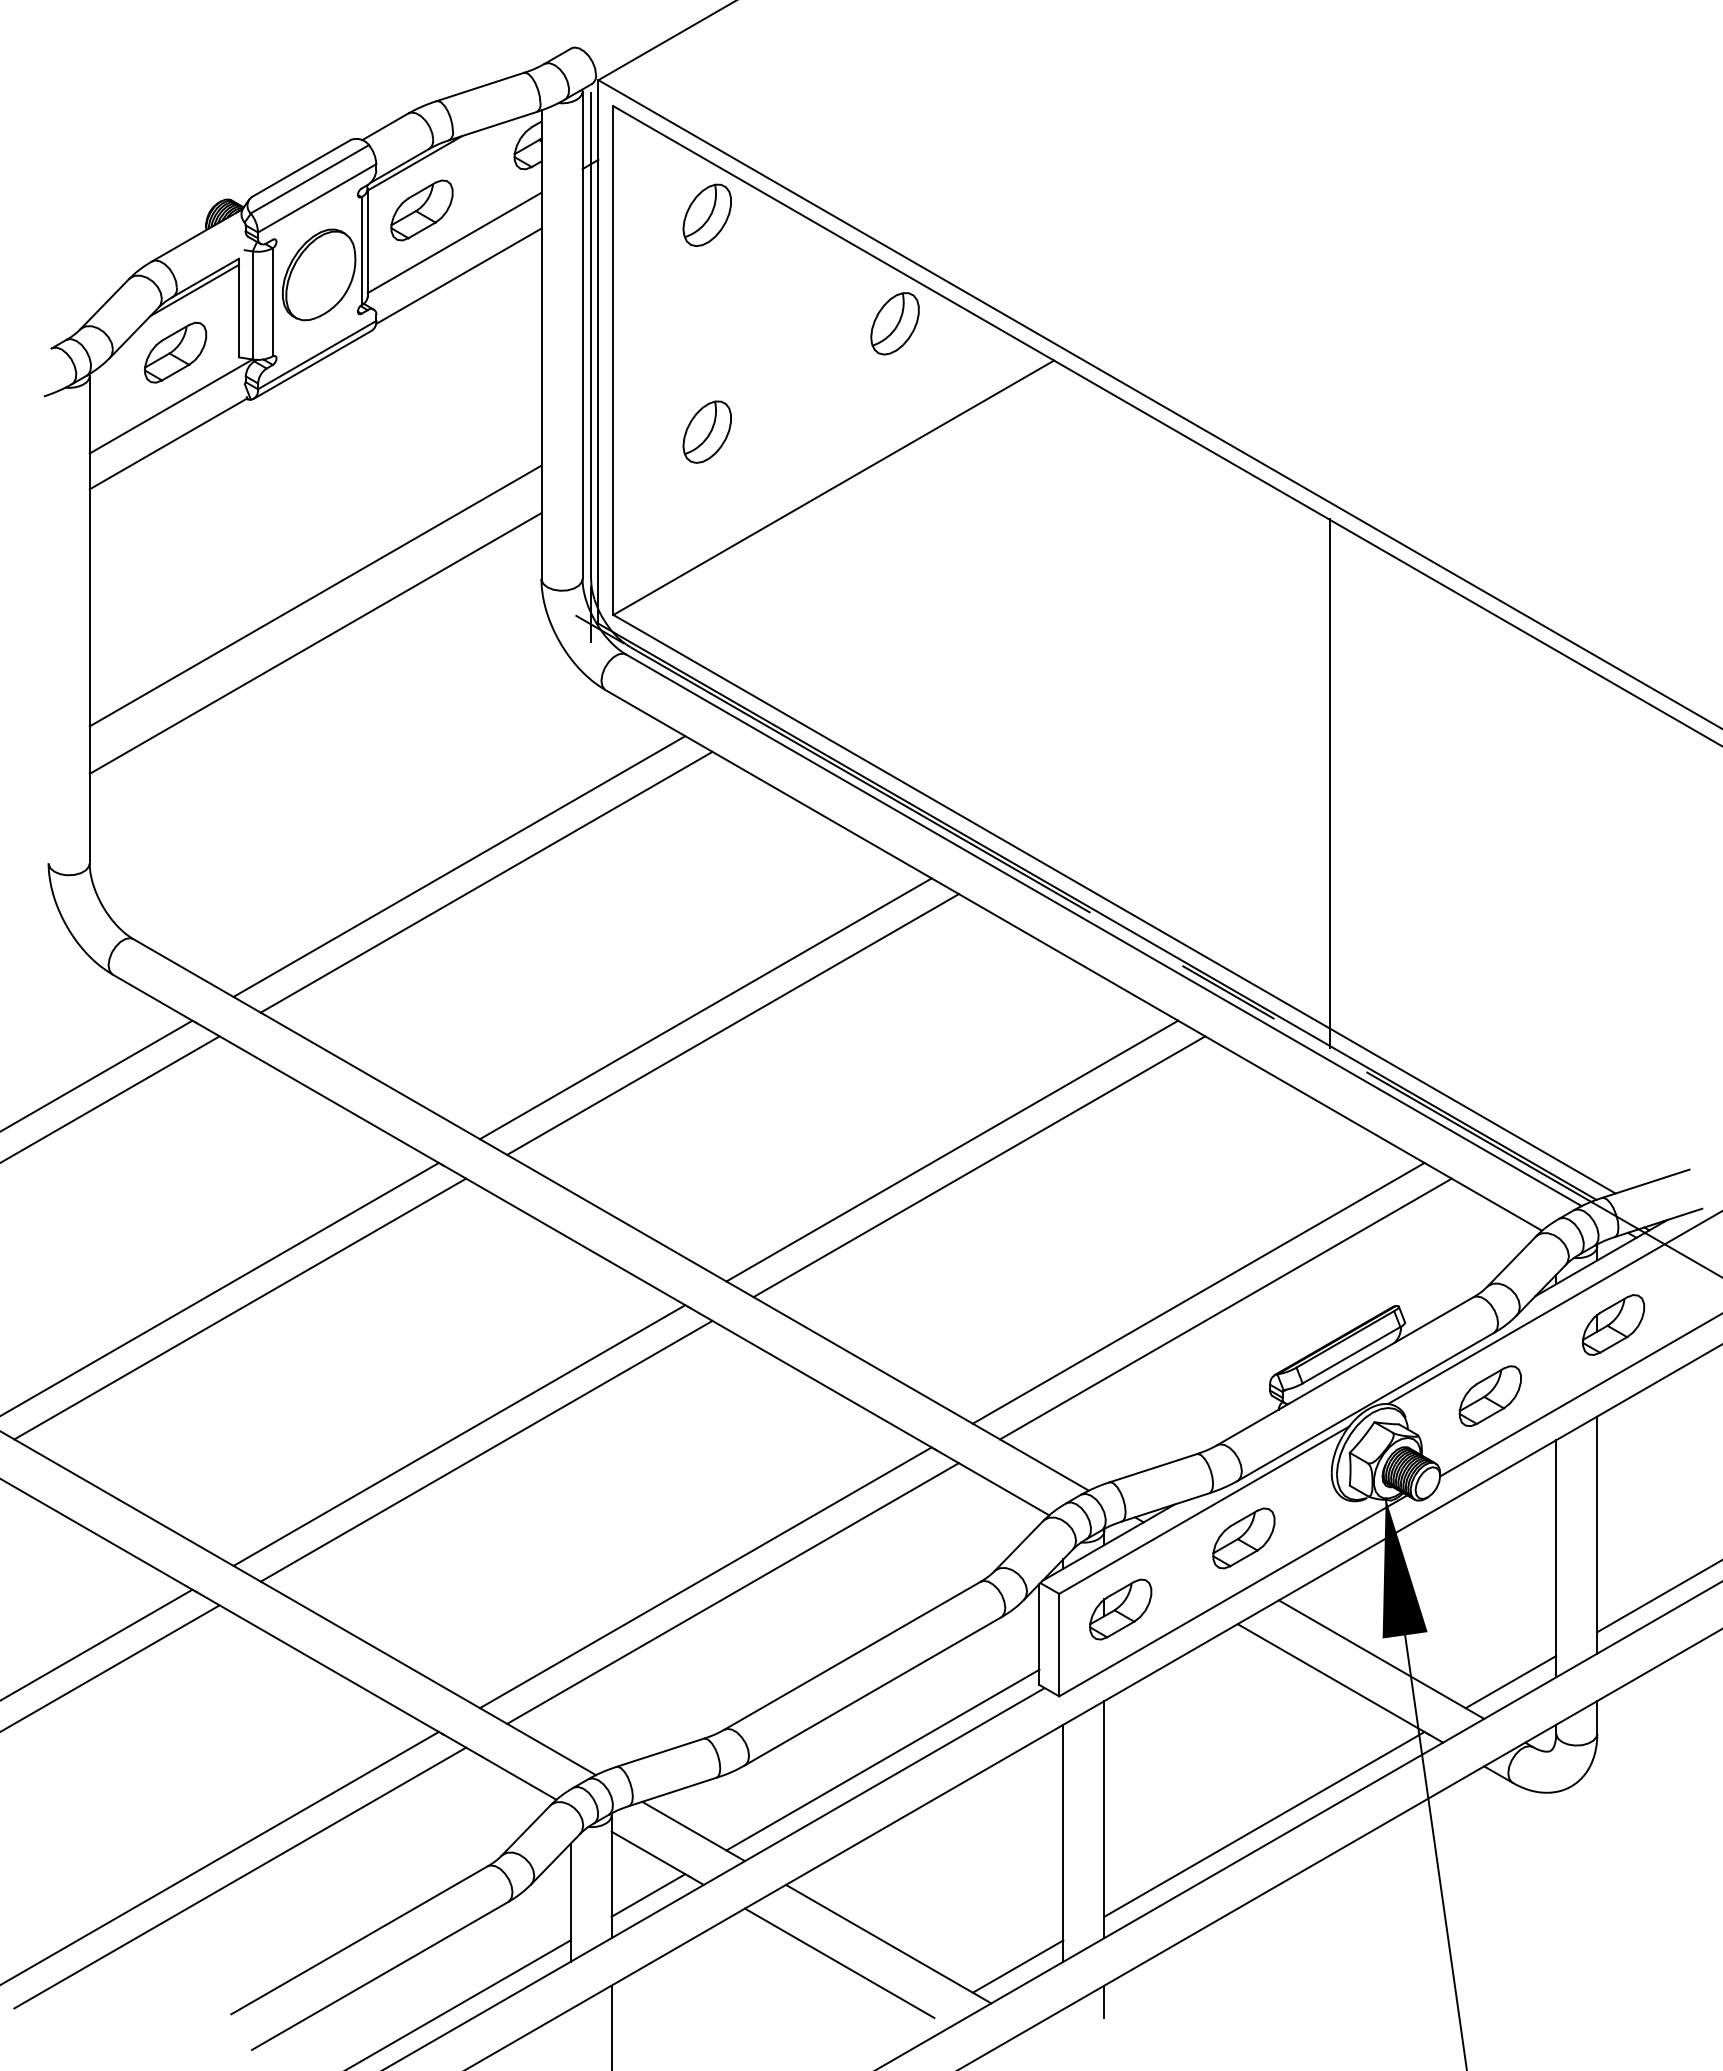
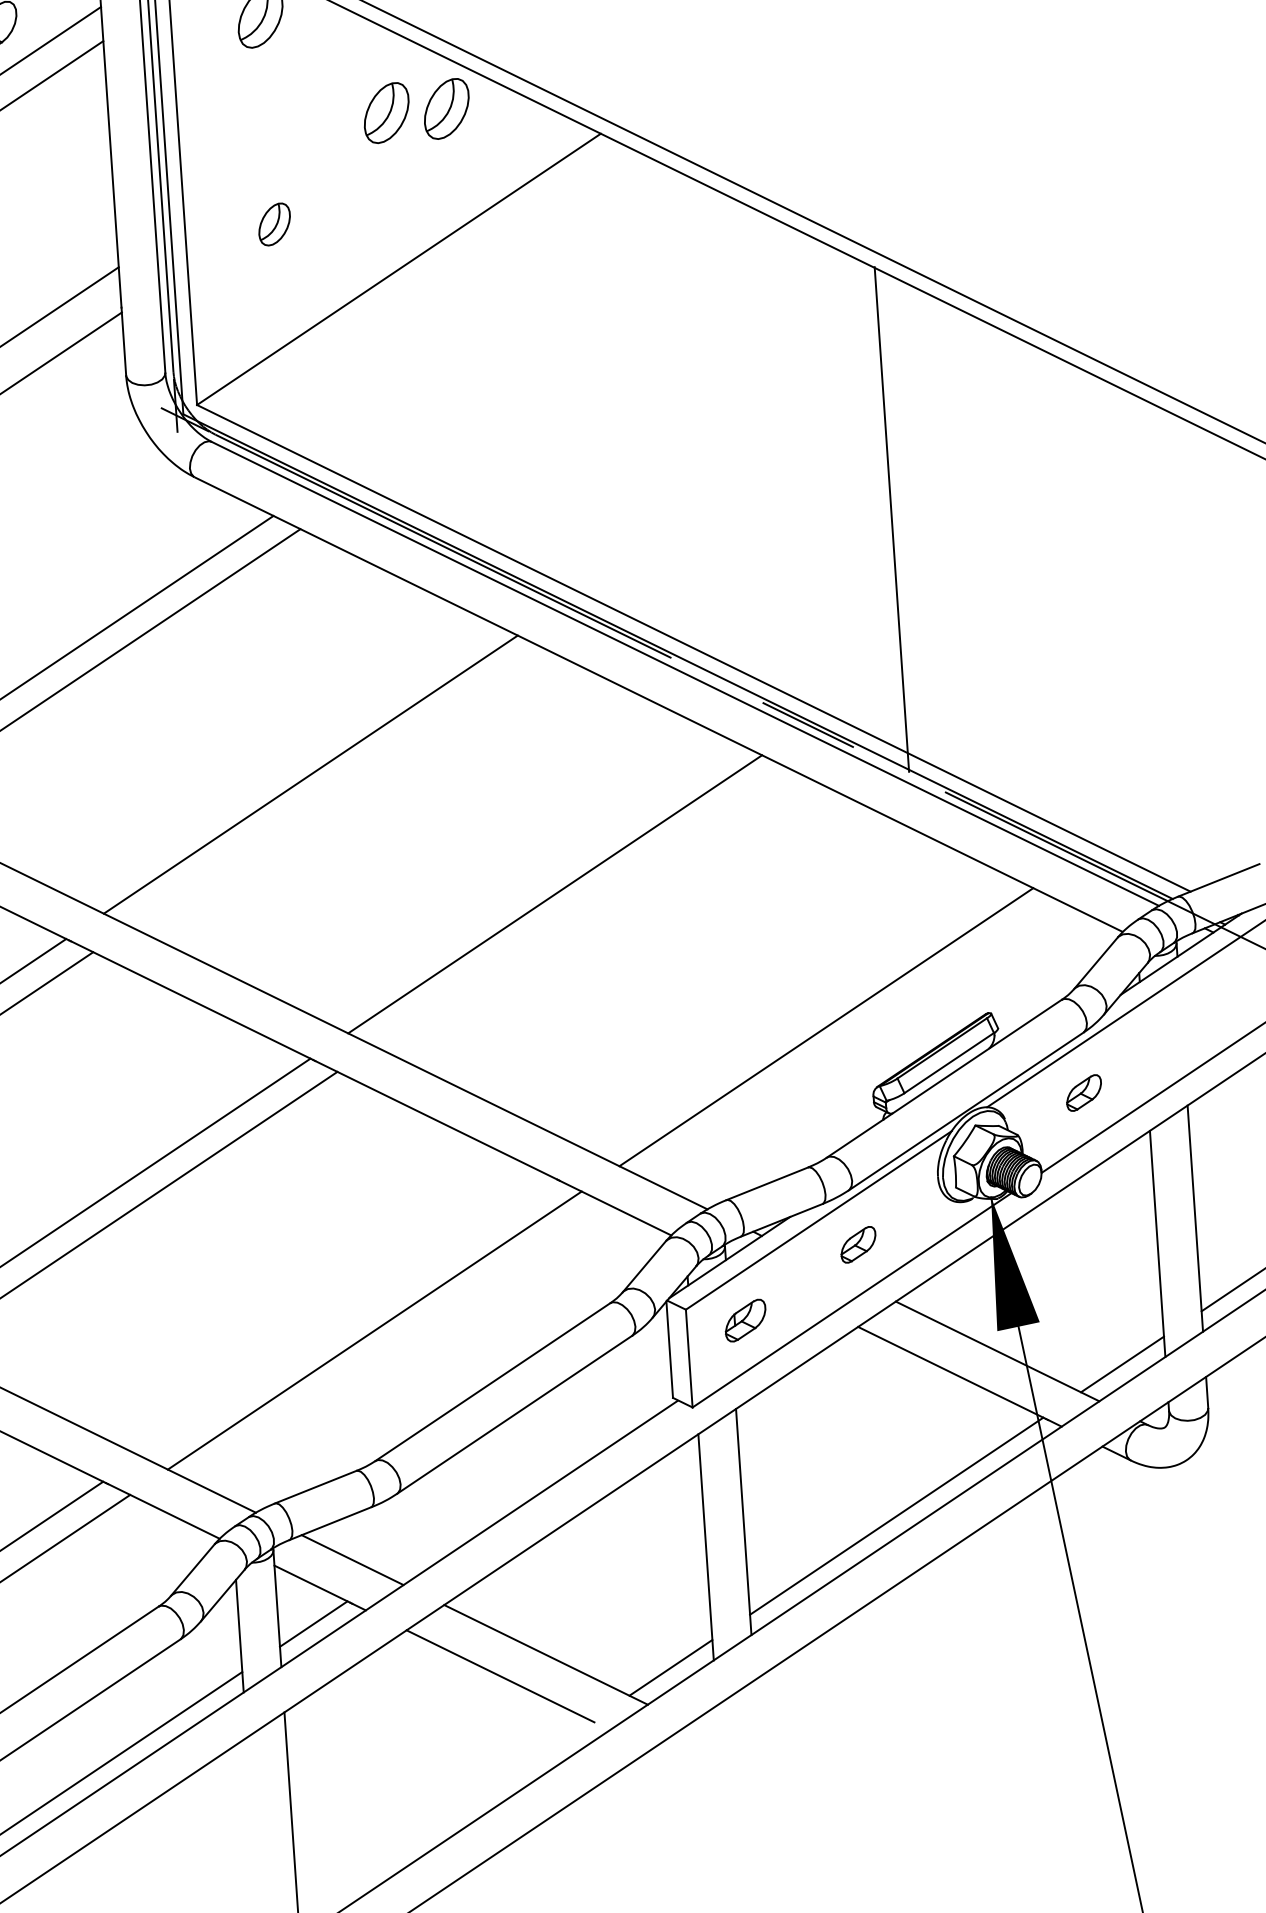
part: (831, 323) -> (386, 112), added
part: (706, 431) -> (273, 223), size x0.7
line: (732, 1024) -> (337, 787), removed
line: (979, 1166) -> (582, 907), removed
line: (1198, 1292) -> (799, 1013), removed
part: (1613, 1324) -> (1197, 1016), removed
part: (1489, 1395) -> (1083, 1092), size x0.6
part: (1243, 1538) -> (858, 1244), size x0.6
line: (705, 1577) -> (347, 1317), removed
part: (1120, 1609) -> (745, 1320), size x0.7
line: (882, 1759) -> (528, 1479), removed
line: (1104, 2001) -> (755, 1695), removed

